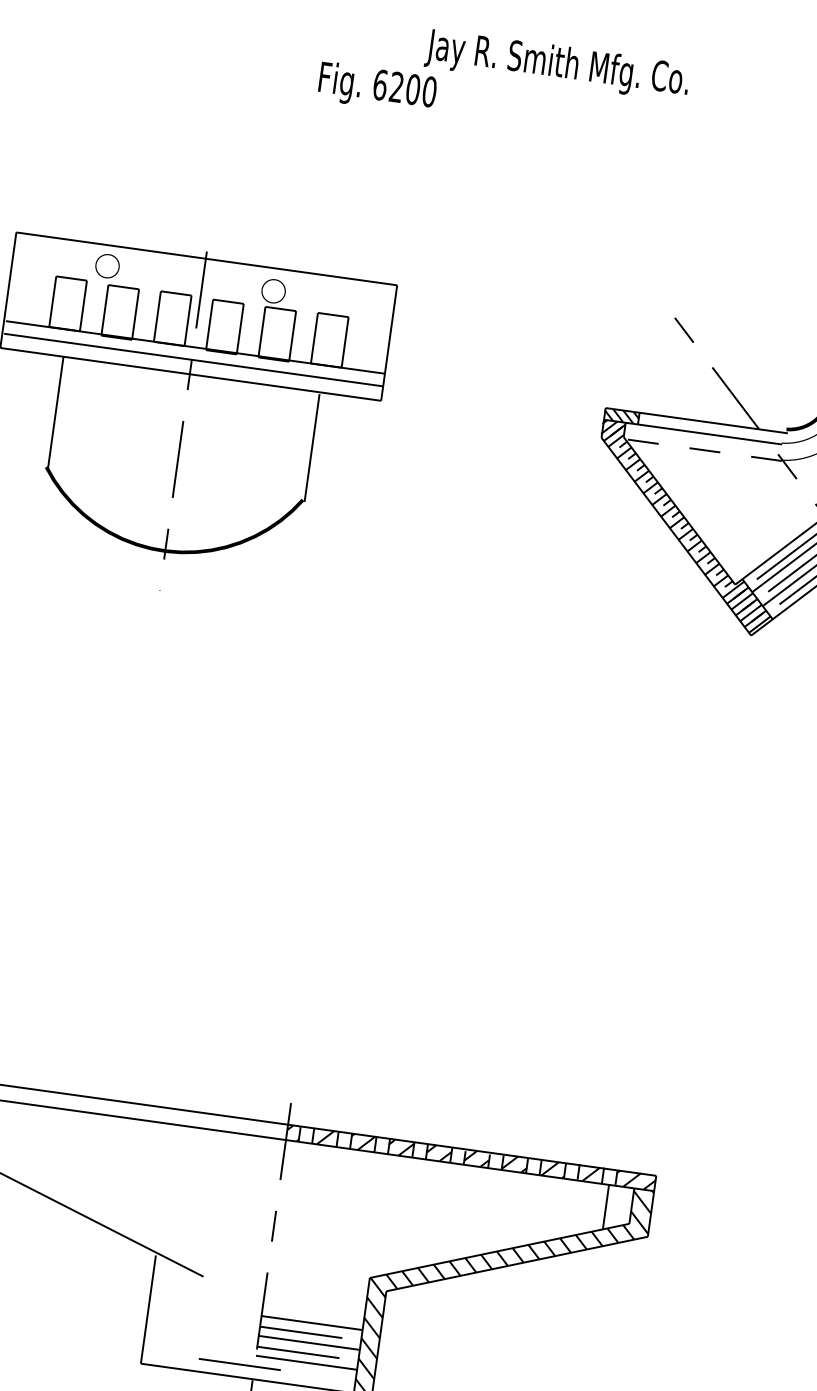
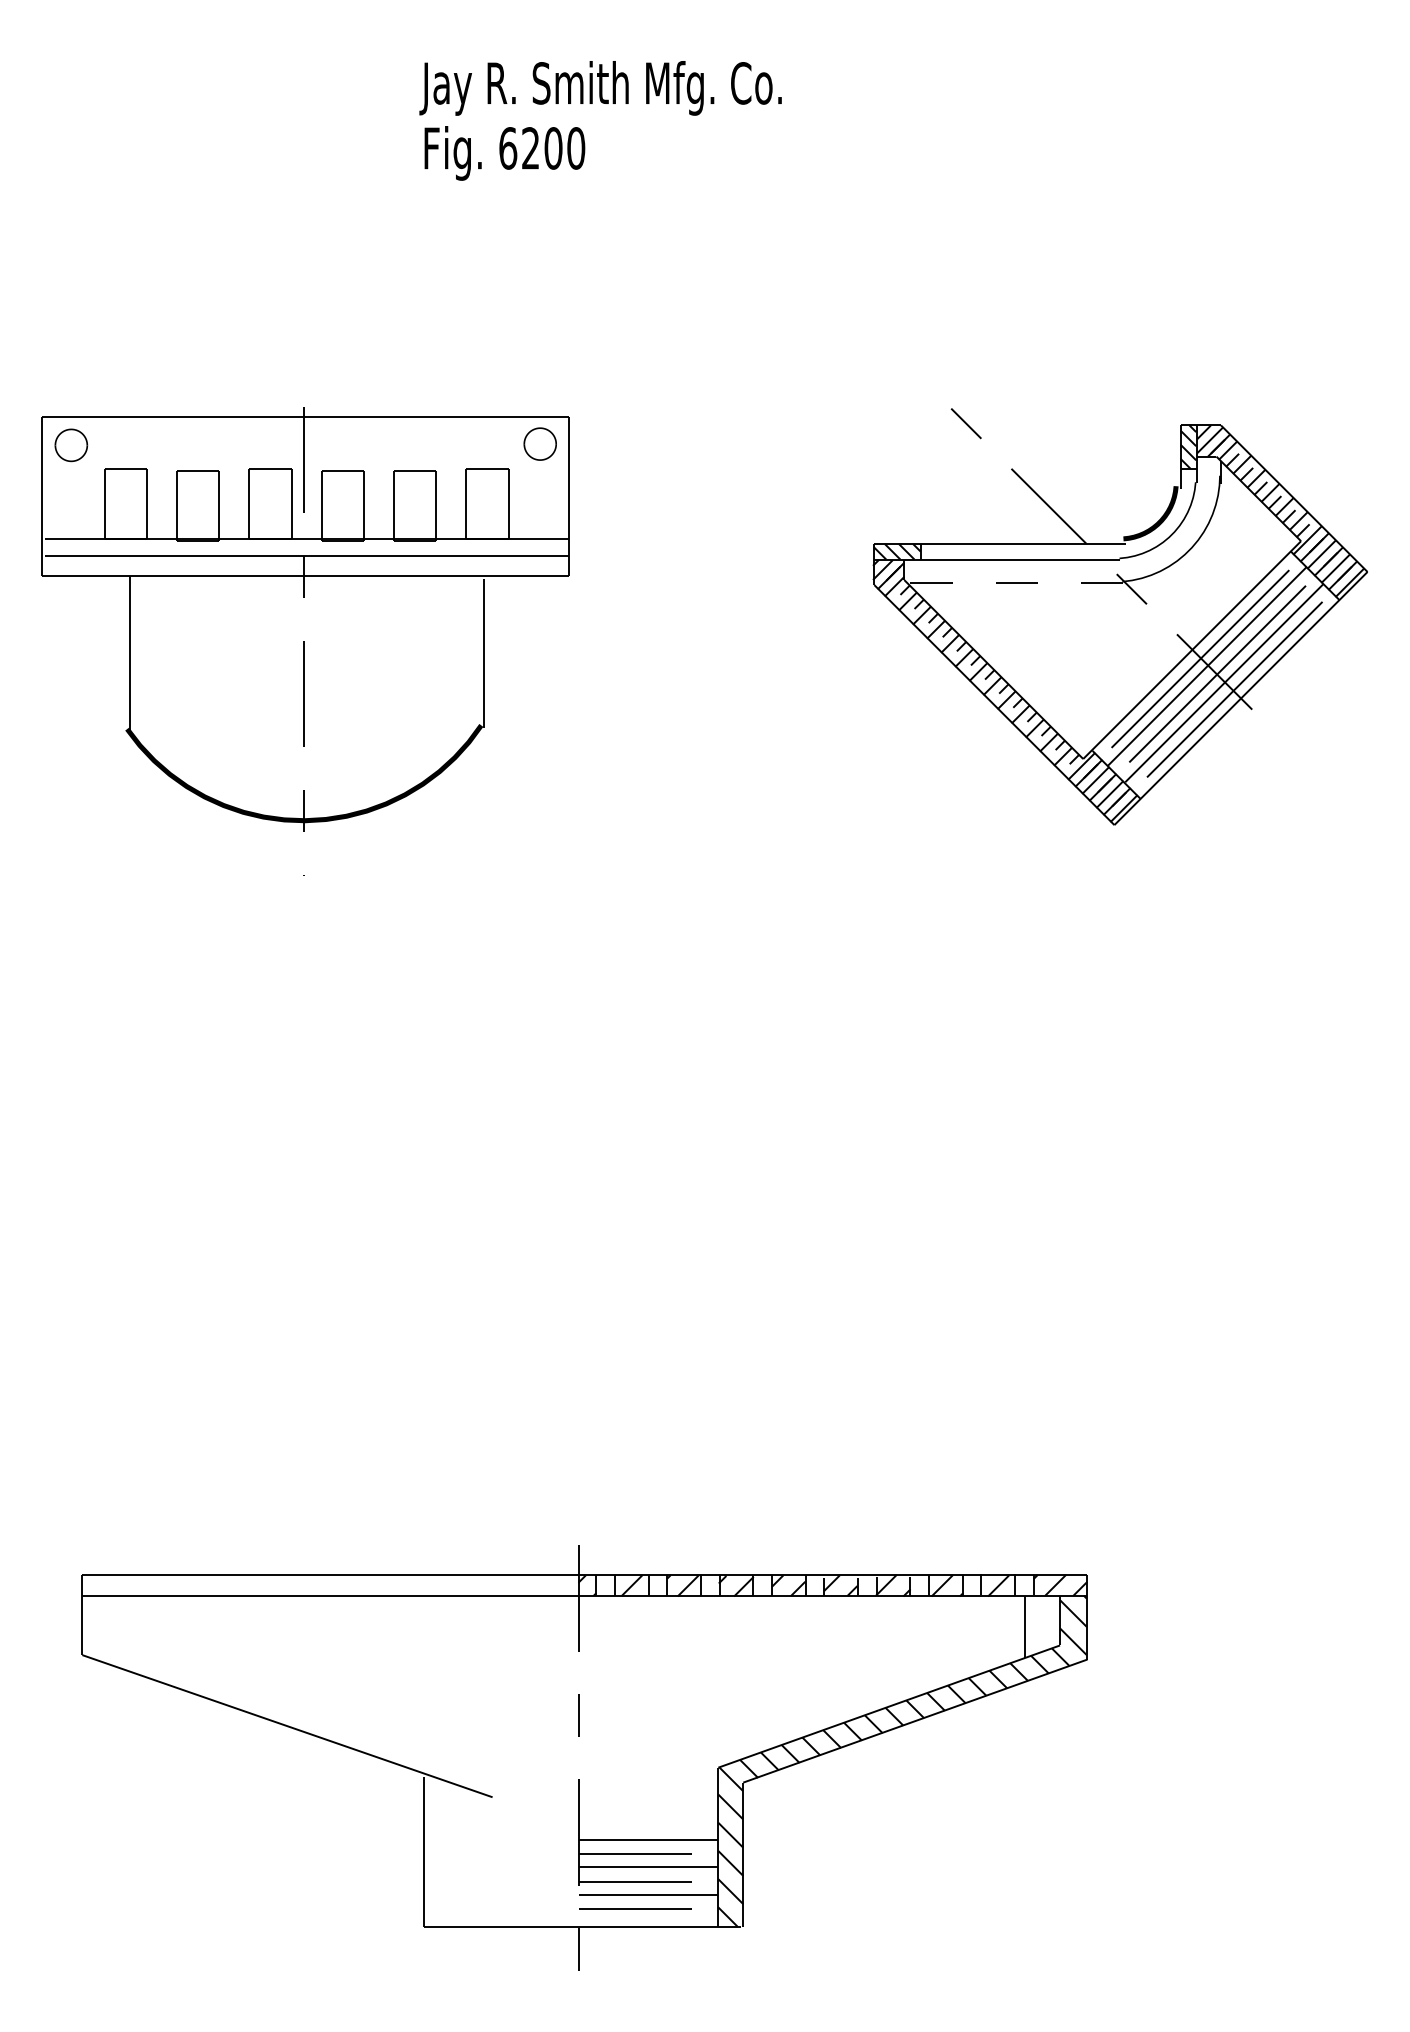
text: (557, 65) -> (600, 88), moved
part: (107, 266) -> (71, 445), moved
part: (273, 290) -> (539, 443), moved
line: (240, 1363) -> (635, 1908), moved

